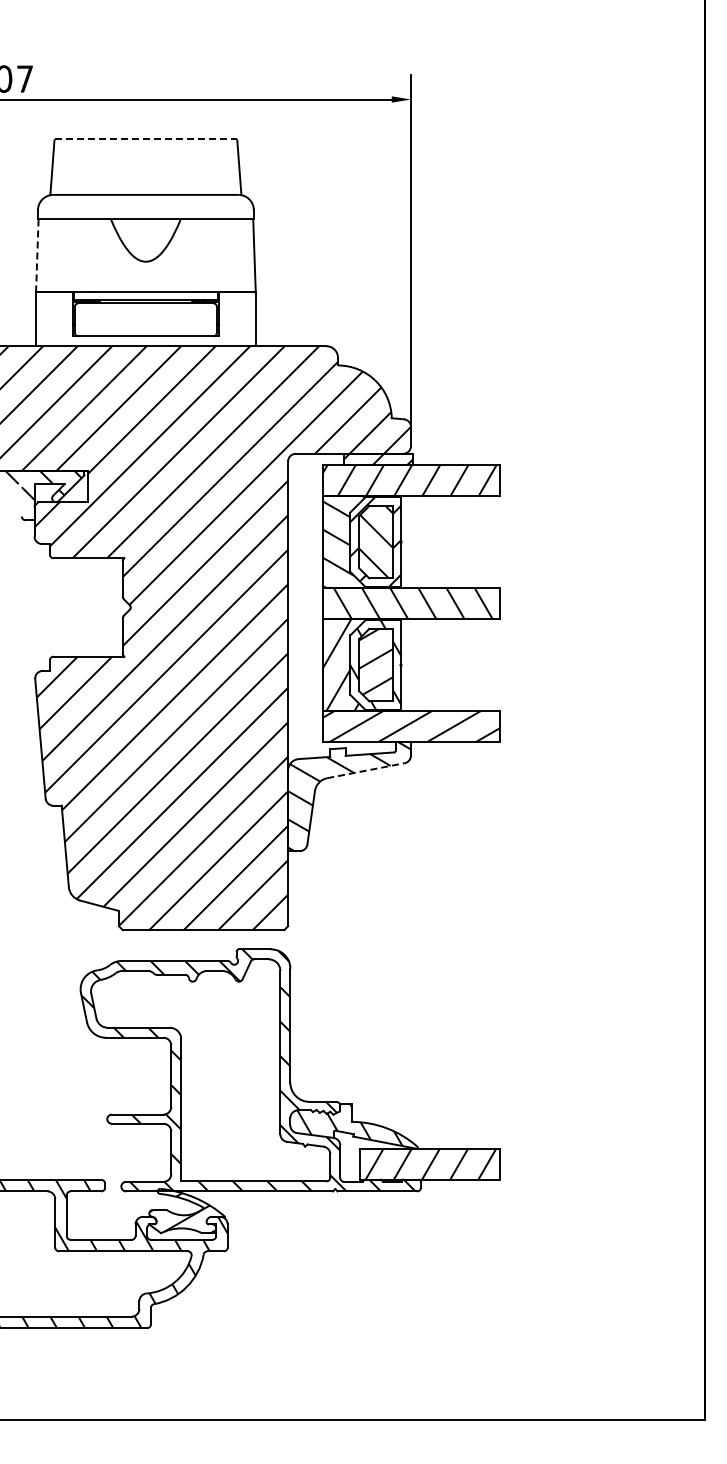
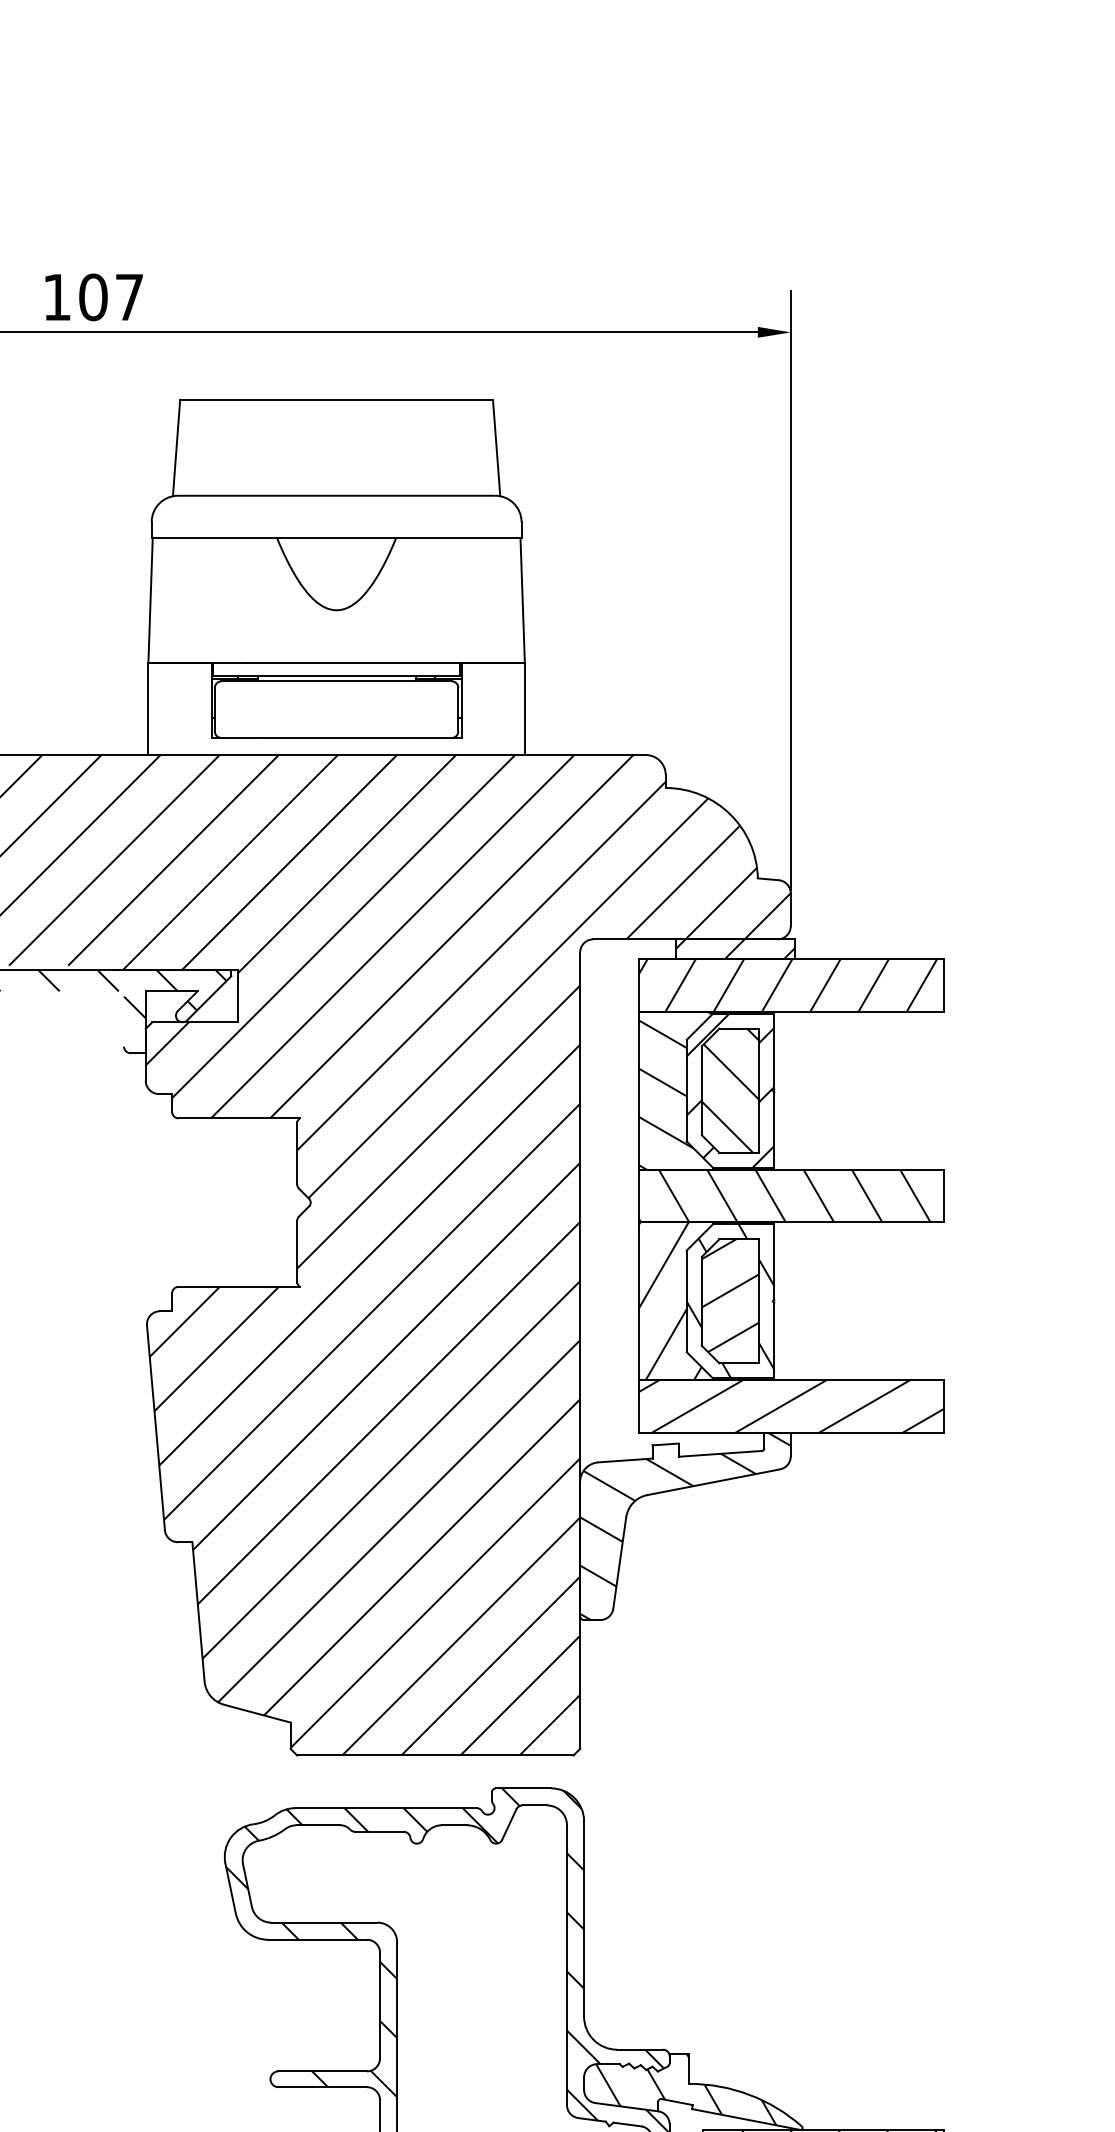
line: (146, 139) -> (337, 400), dashed -> solid
line: (37, 255) -> (150, 599), dashed -> solid
line: (366, 770) -> (714, 1481), dashed -> solid

